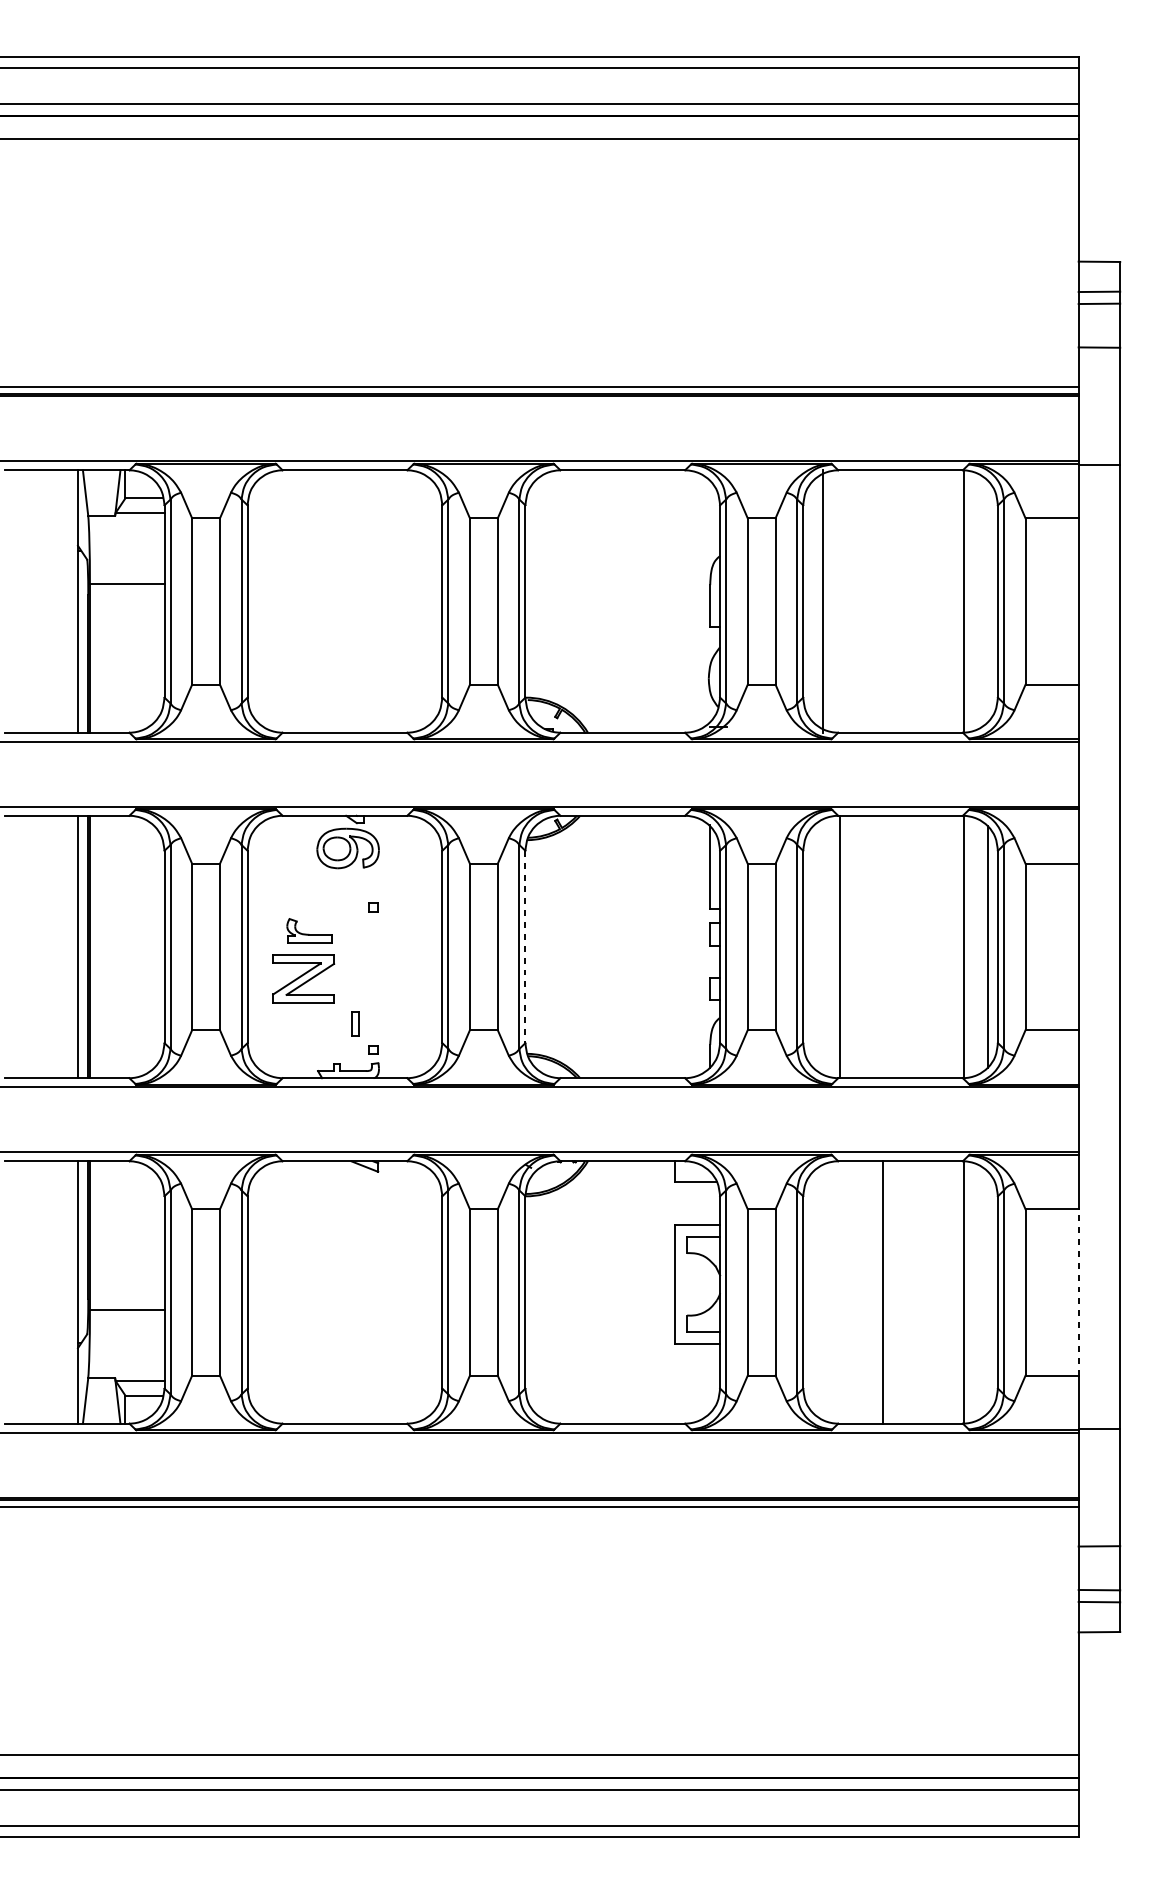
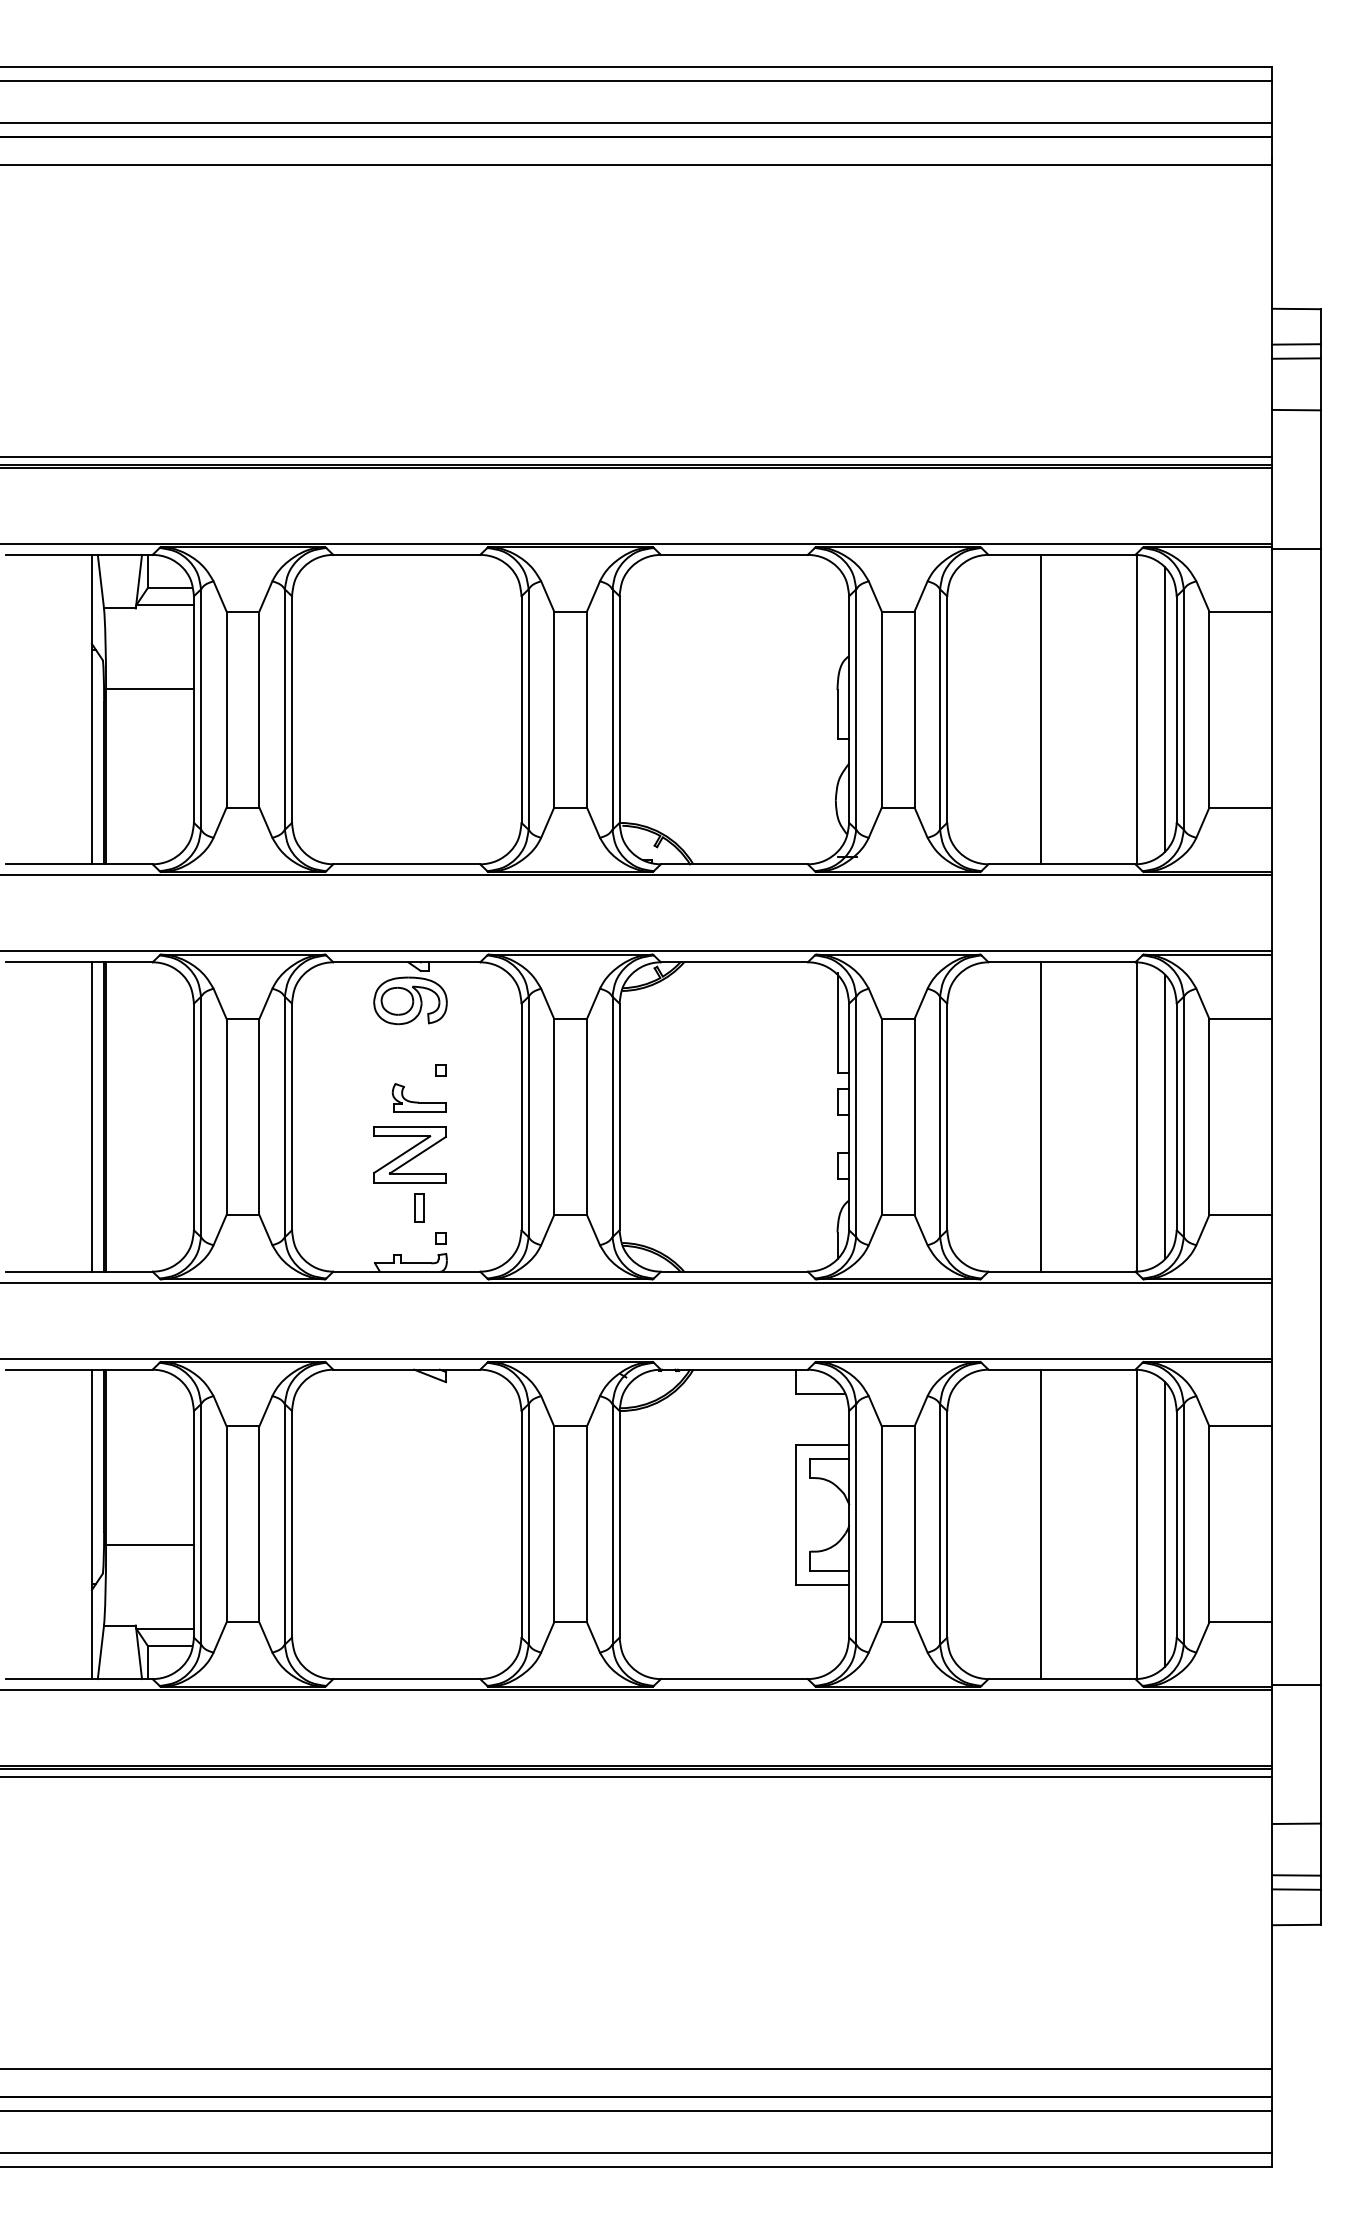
line: (822, 601) -> (1040, 709), moved
line: (988, 601) -> (1165, 709), added
part: (309, 930) -> (418, 1097), moved
line: (839, 946) -> (1040, 1116), moved
line: (525, 947) -> (619, 1117), dashed -> solid
part: (303, 978) -> (409, 1154), moved
line: (988, 1292) -> (1165, 1524), added
line: (1078, 1292) -> (1271, 1524), dashed -> solid

